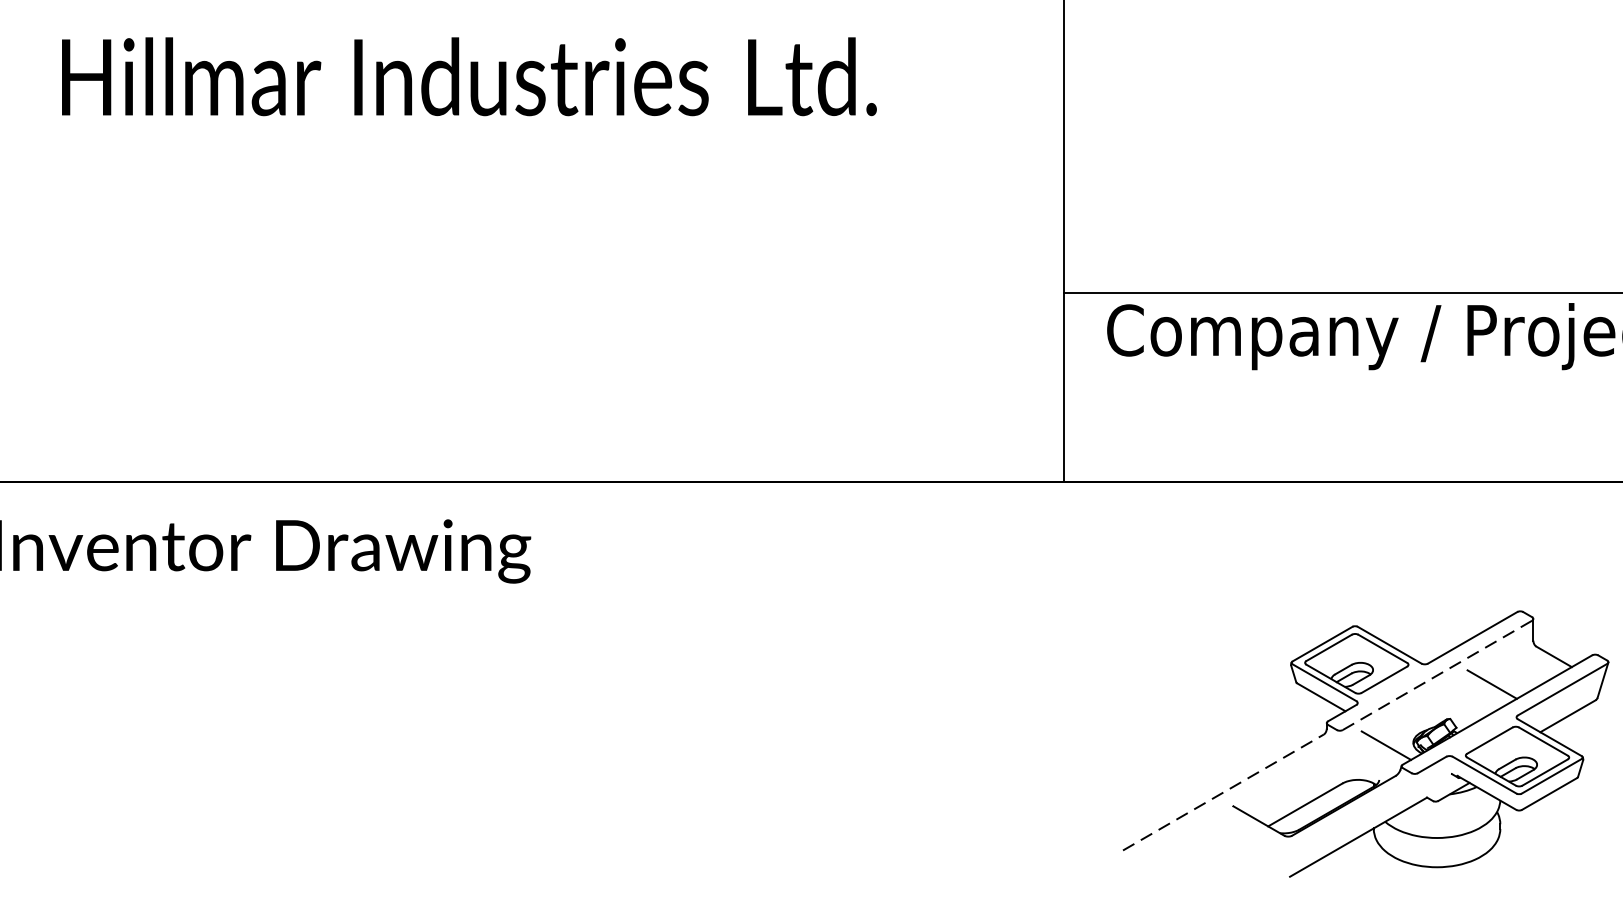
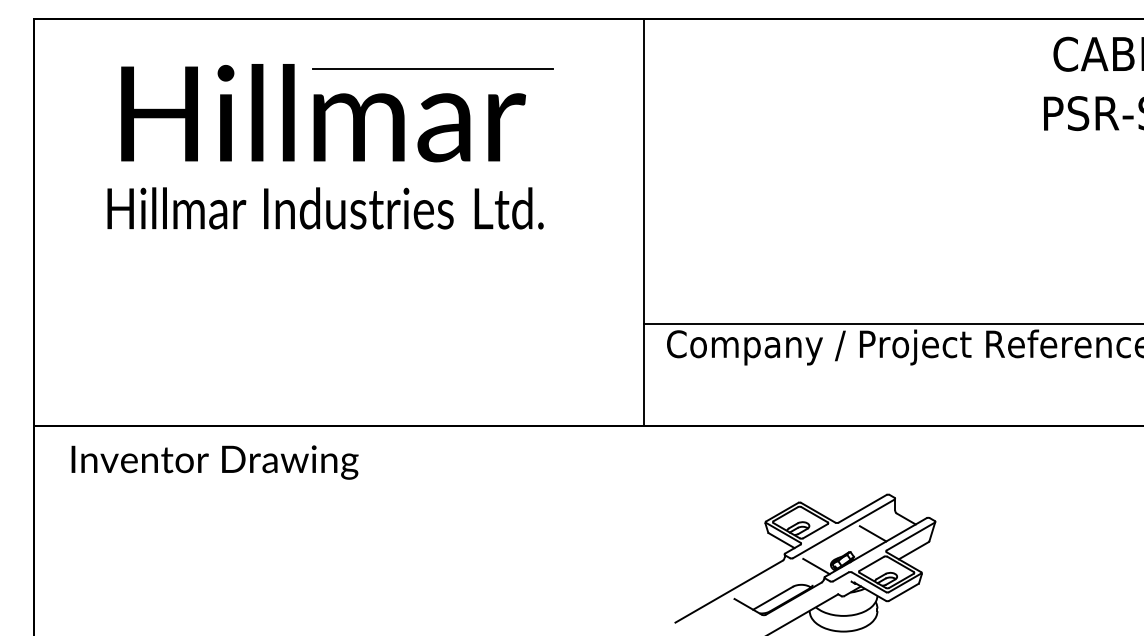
line: (1436, 674) -> (843, 528), dashed -> solid
line: (1223, 792) -> (729, 591), dashed -> solid

